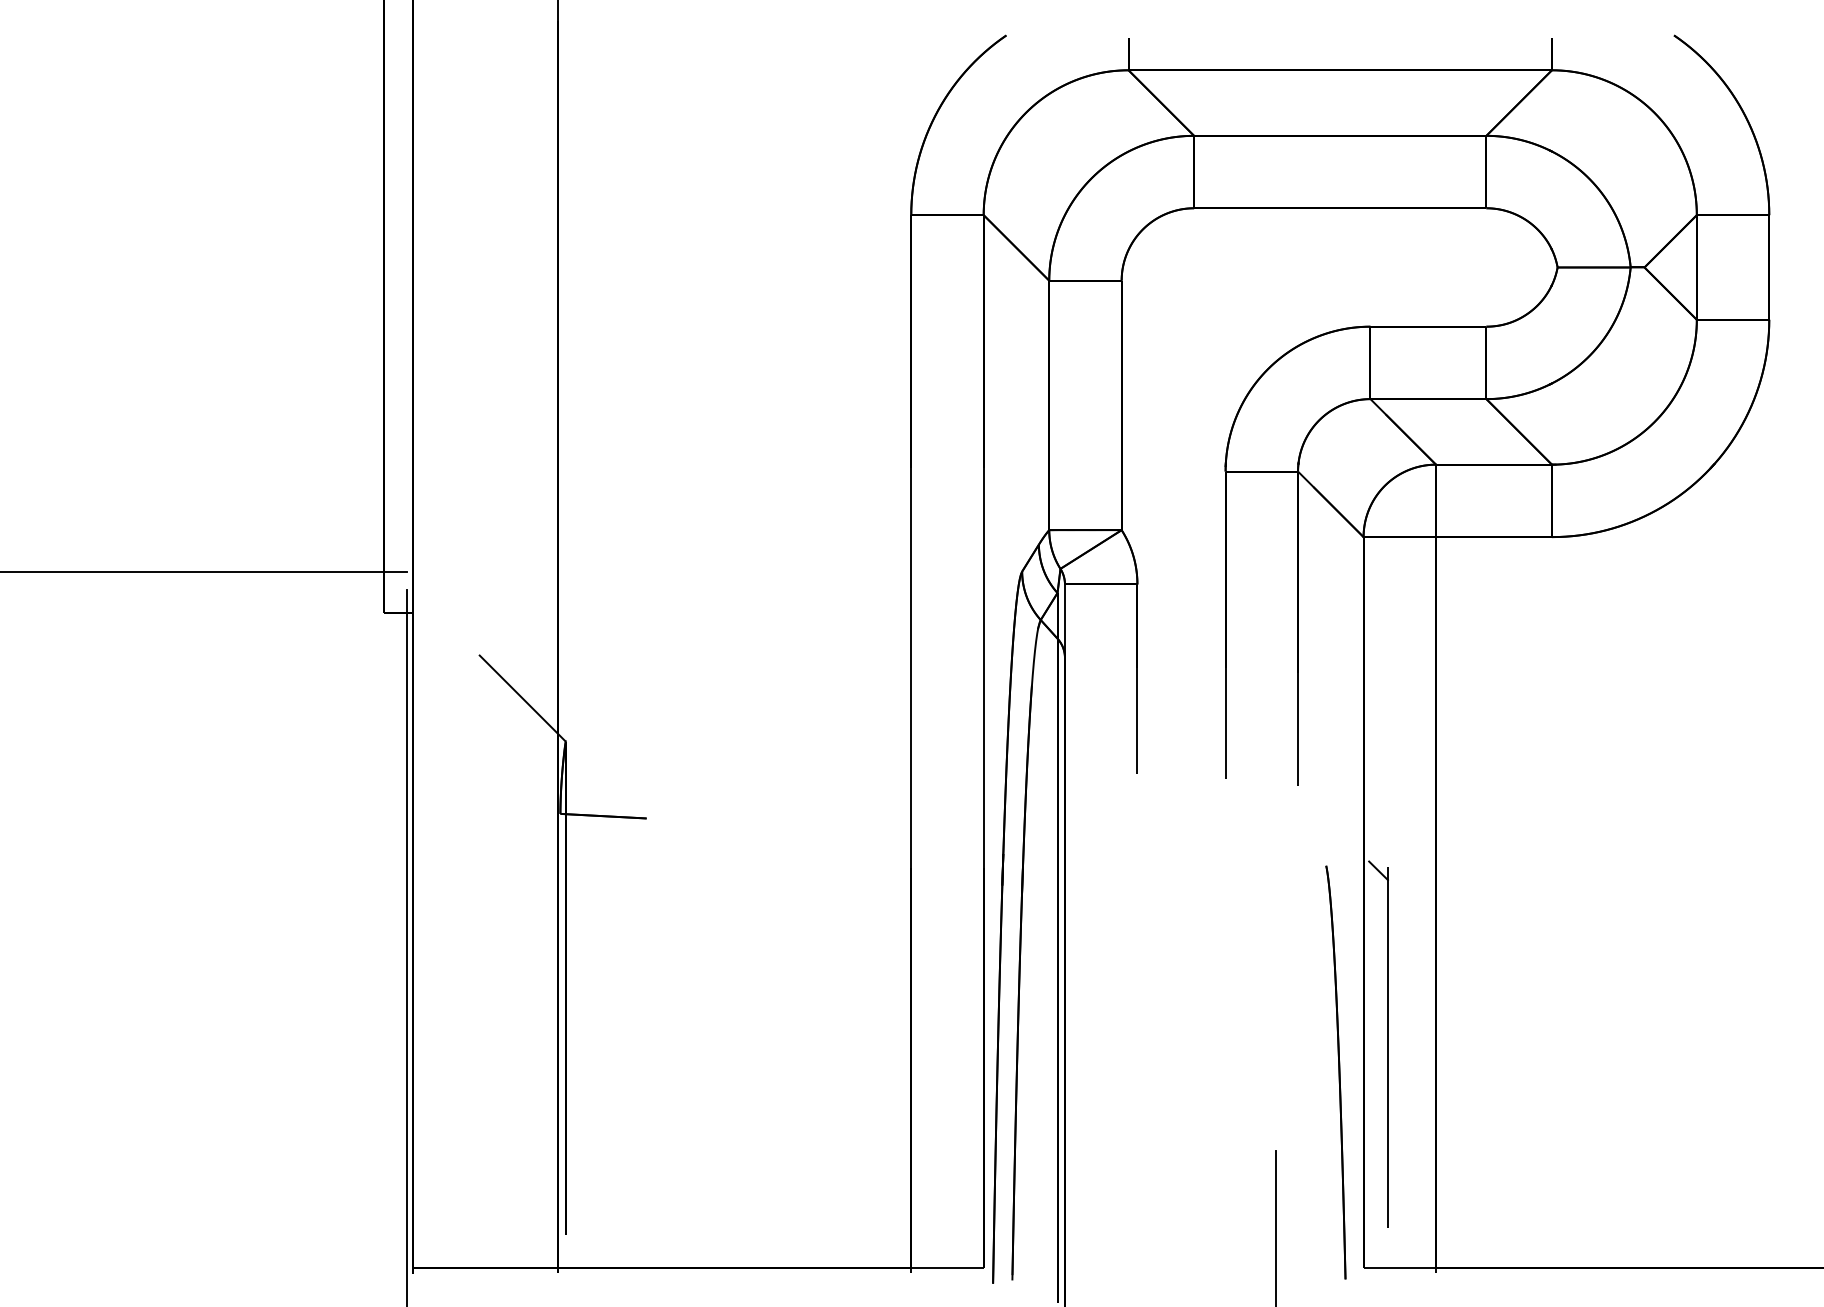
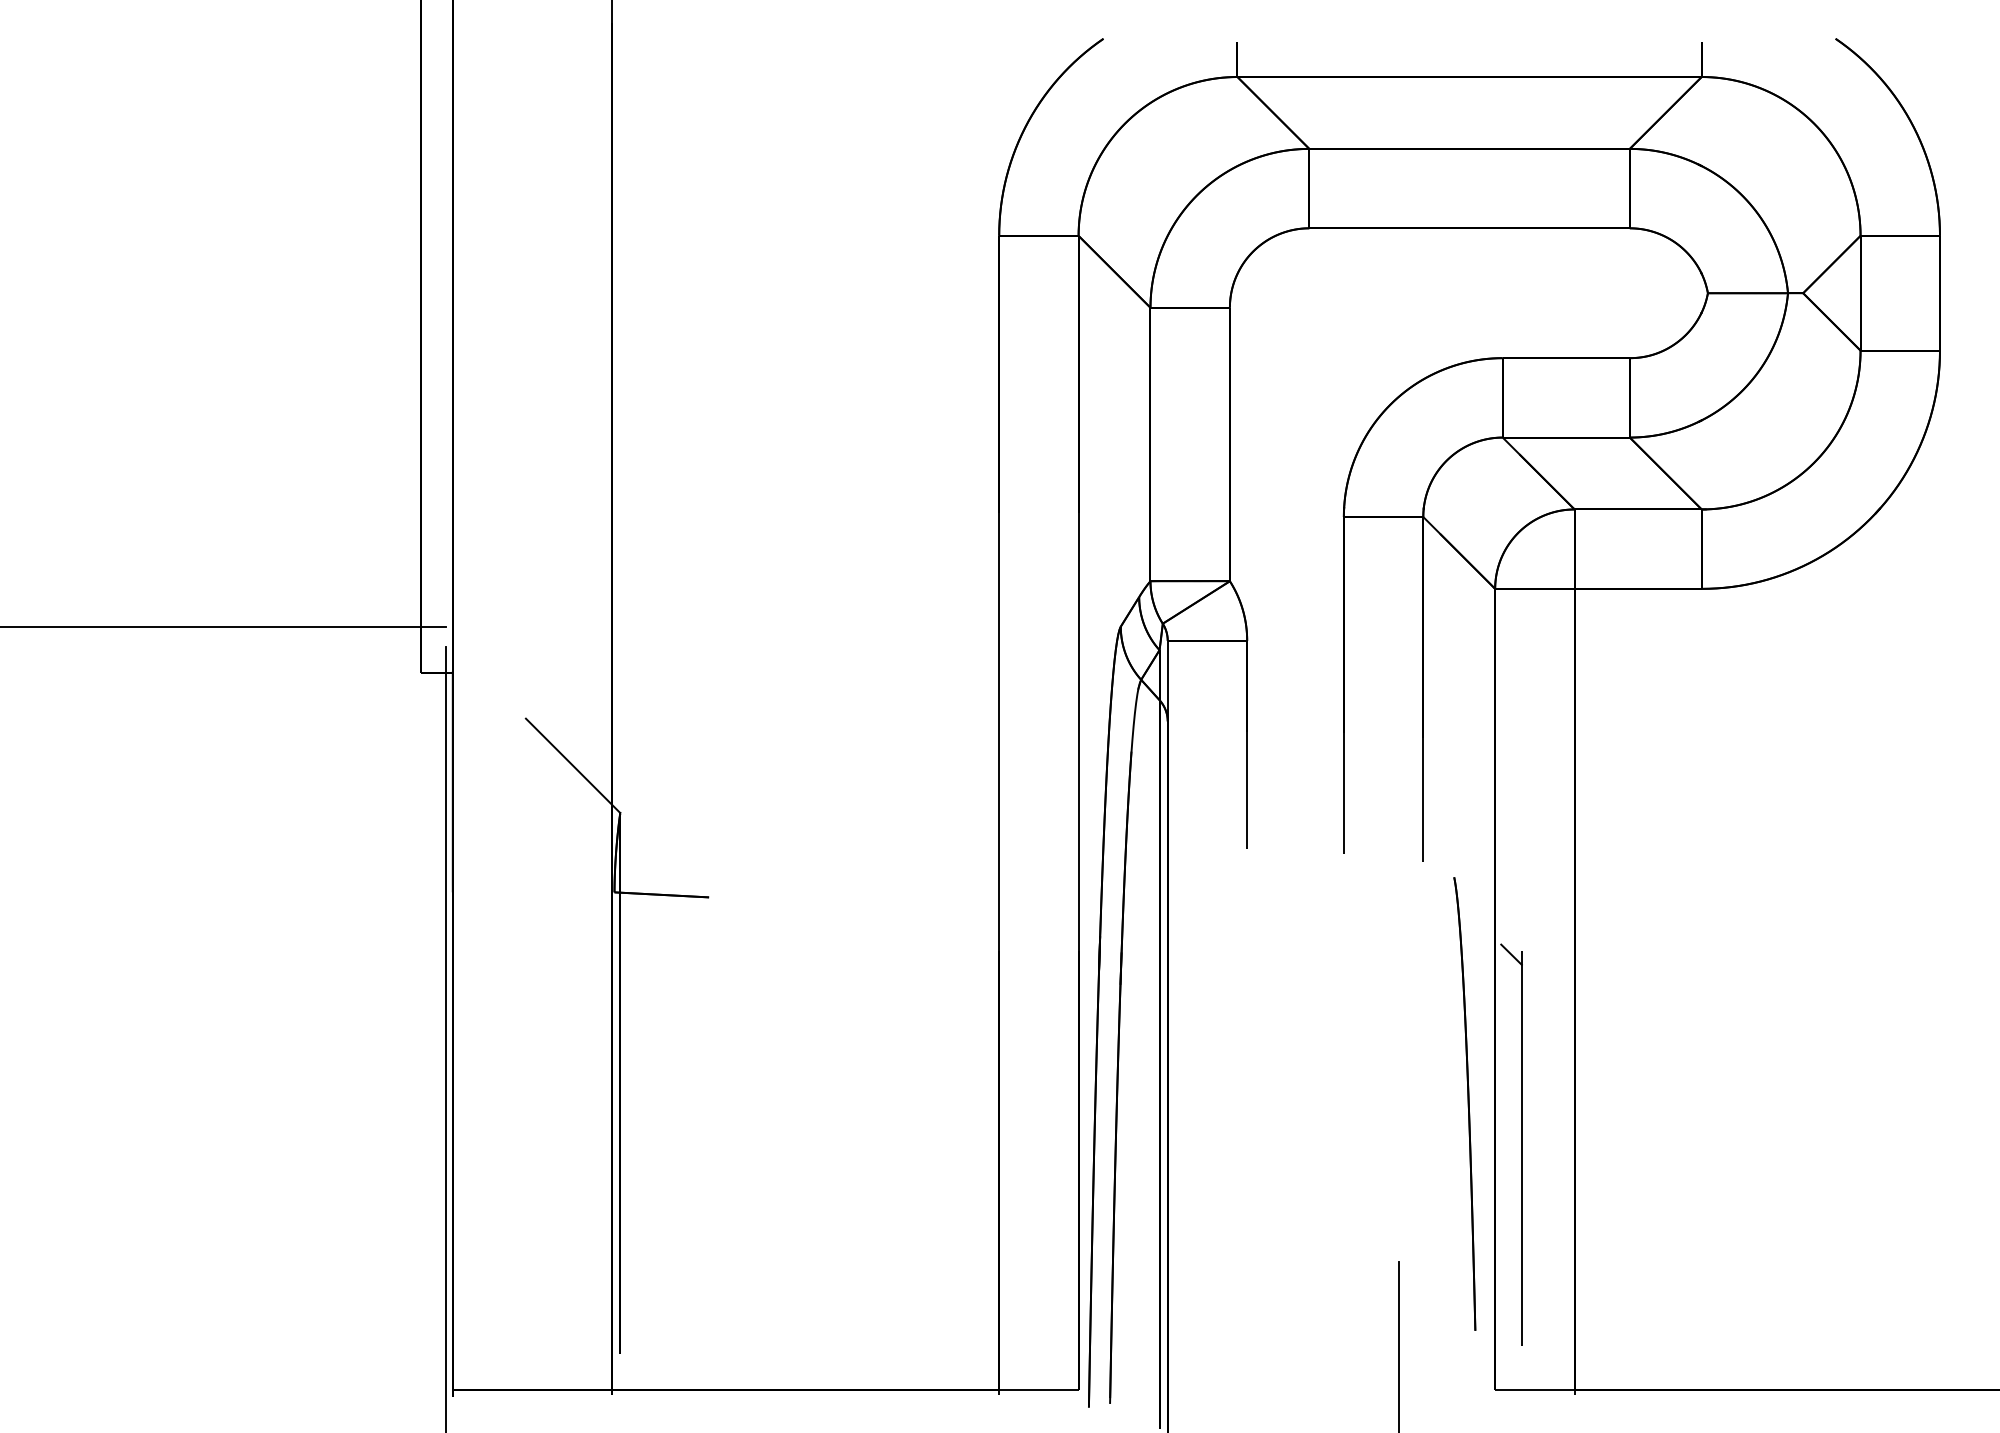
part: (1335, 1072) -> (1464, 1103), moved

